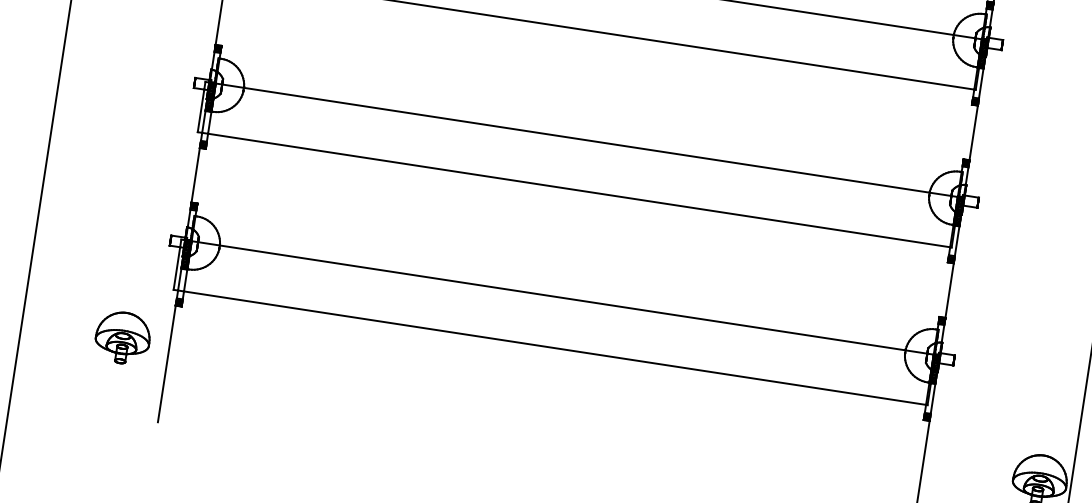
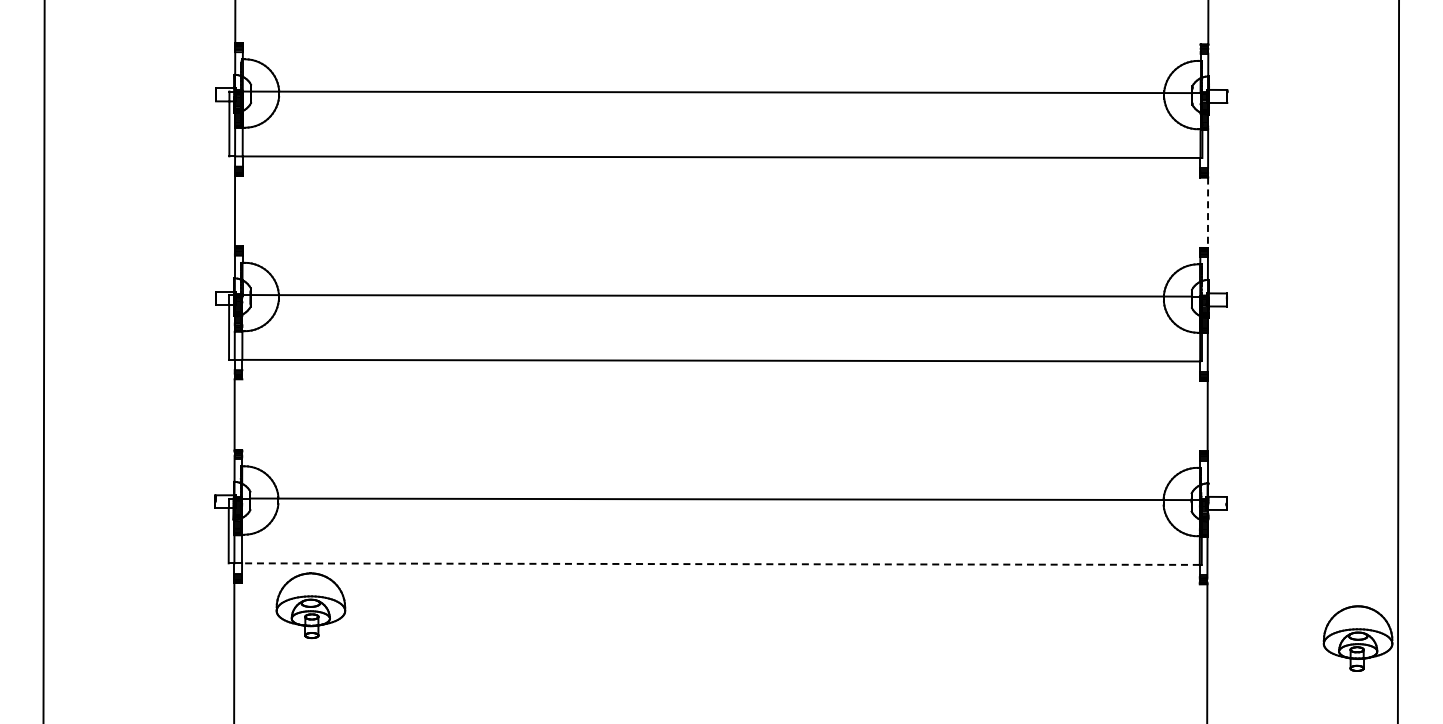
line: (974, 133) -> (1208, 213), solid -> dashed
part: (122, 337) -> (310, 605), moved
line: (554, 348) -> (720, 564), solid -> dashed

